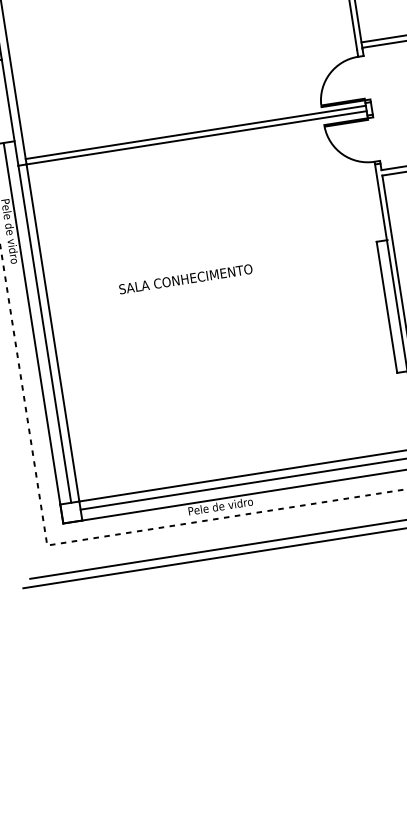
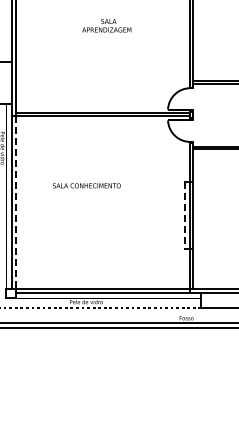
line: (387, 306) -> (185, 215), solid -> dashed
line: (53, 333) -> (16, 202), solid -> dashed

